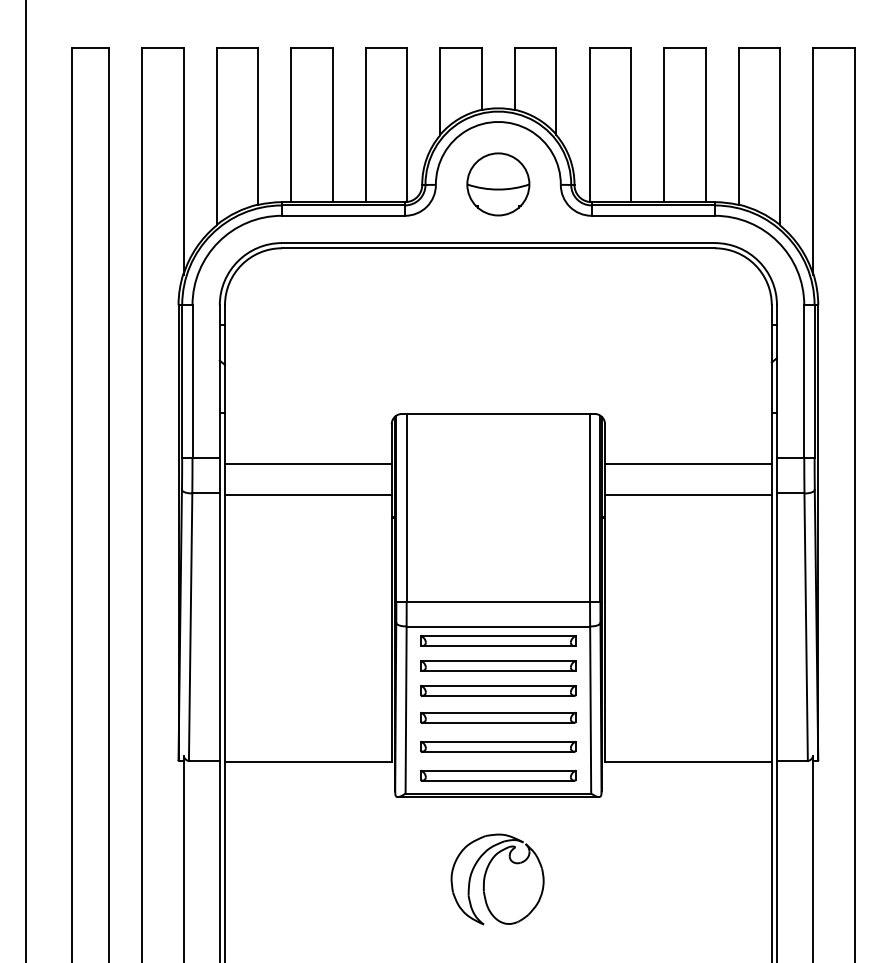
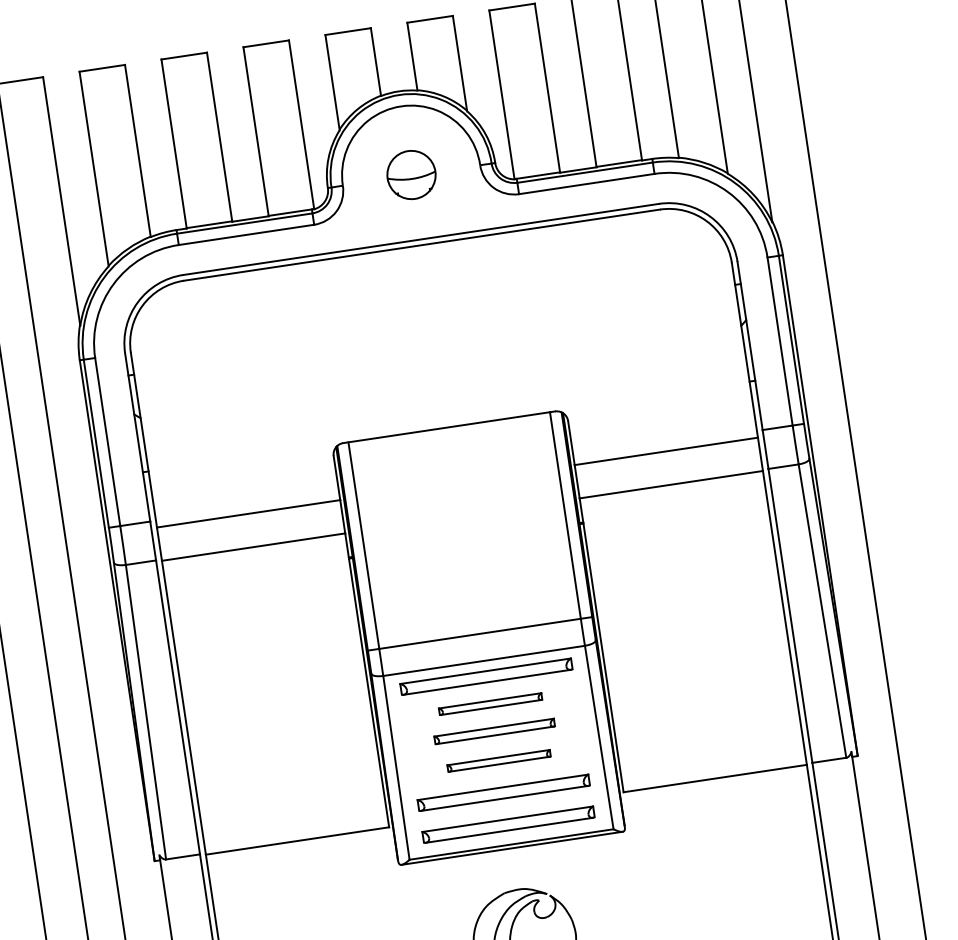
part: (498, 184) -> (411, 175), size x0.7
part: (498, 665) -> (490, 703), size x0.6
part: (498, 690) -> (494, 731), size x0.7
part: (498, 717) -> (499, 760), size x0.6

